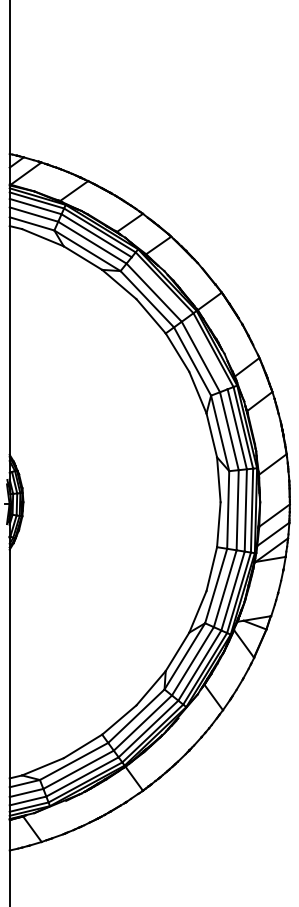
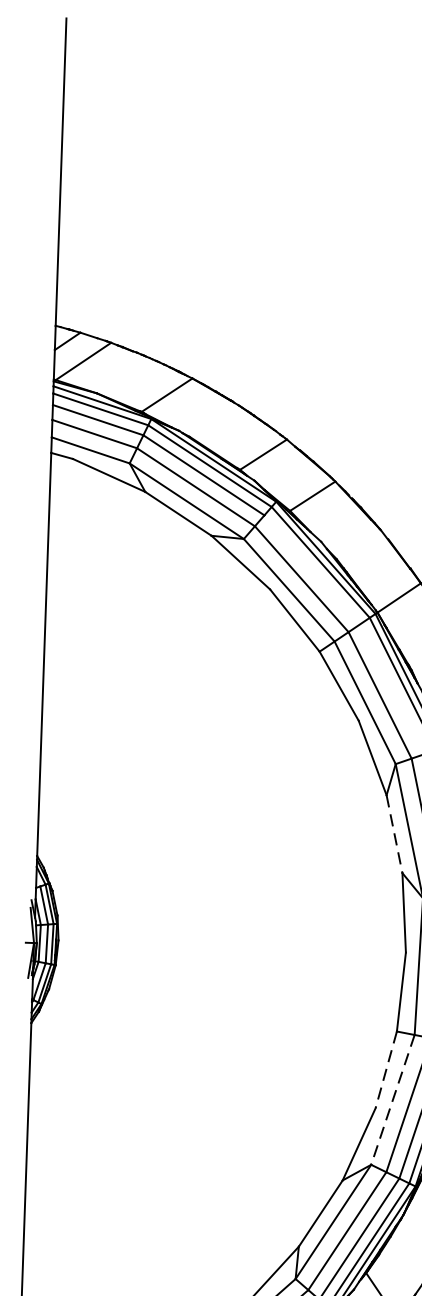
line: (211, 435) -> (393, 834), solid -> dashed
line: (211, 569) -> (385, 1070), solid -> dashed
line: (216, 586) -> (393, 1100), solid -> dashed

